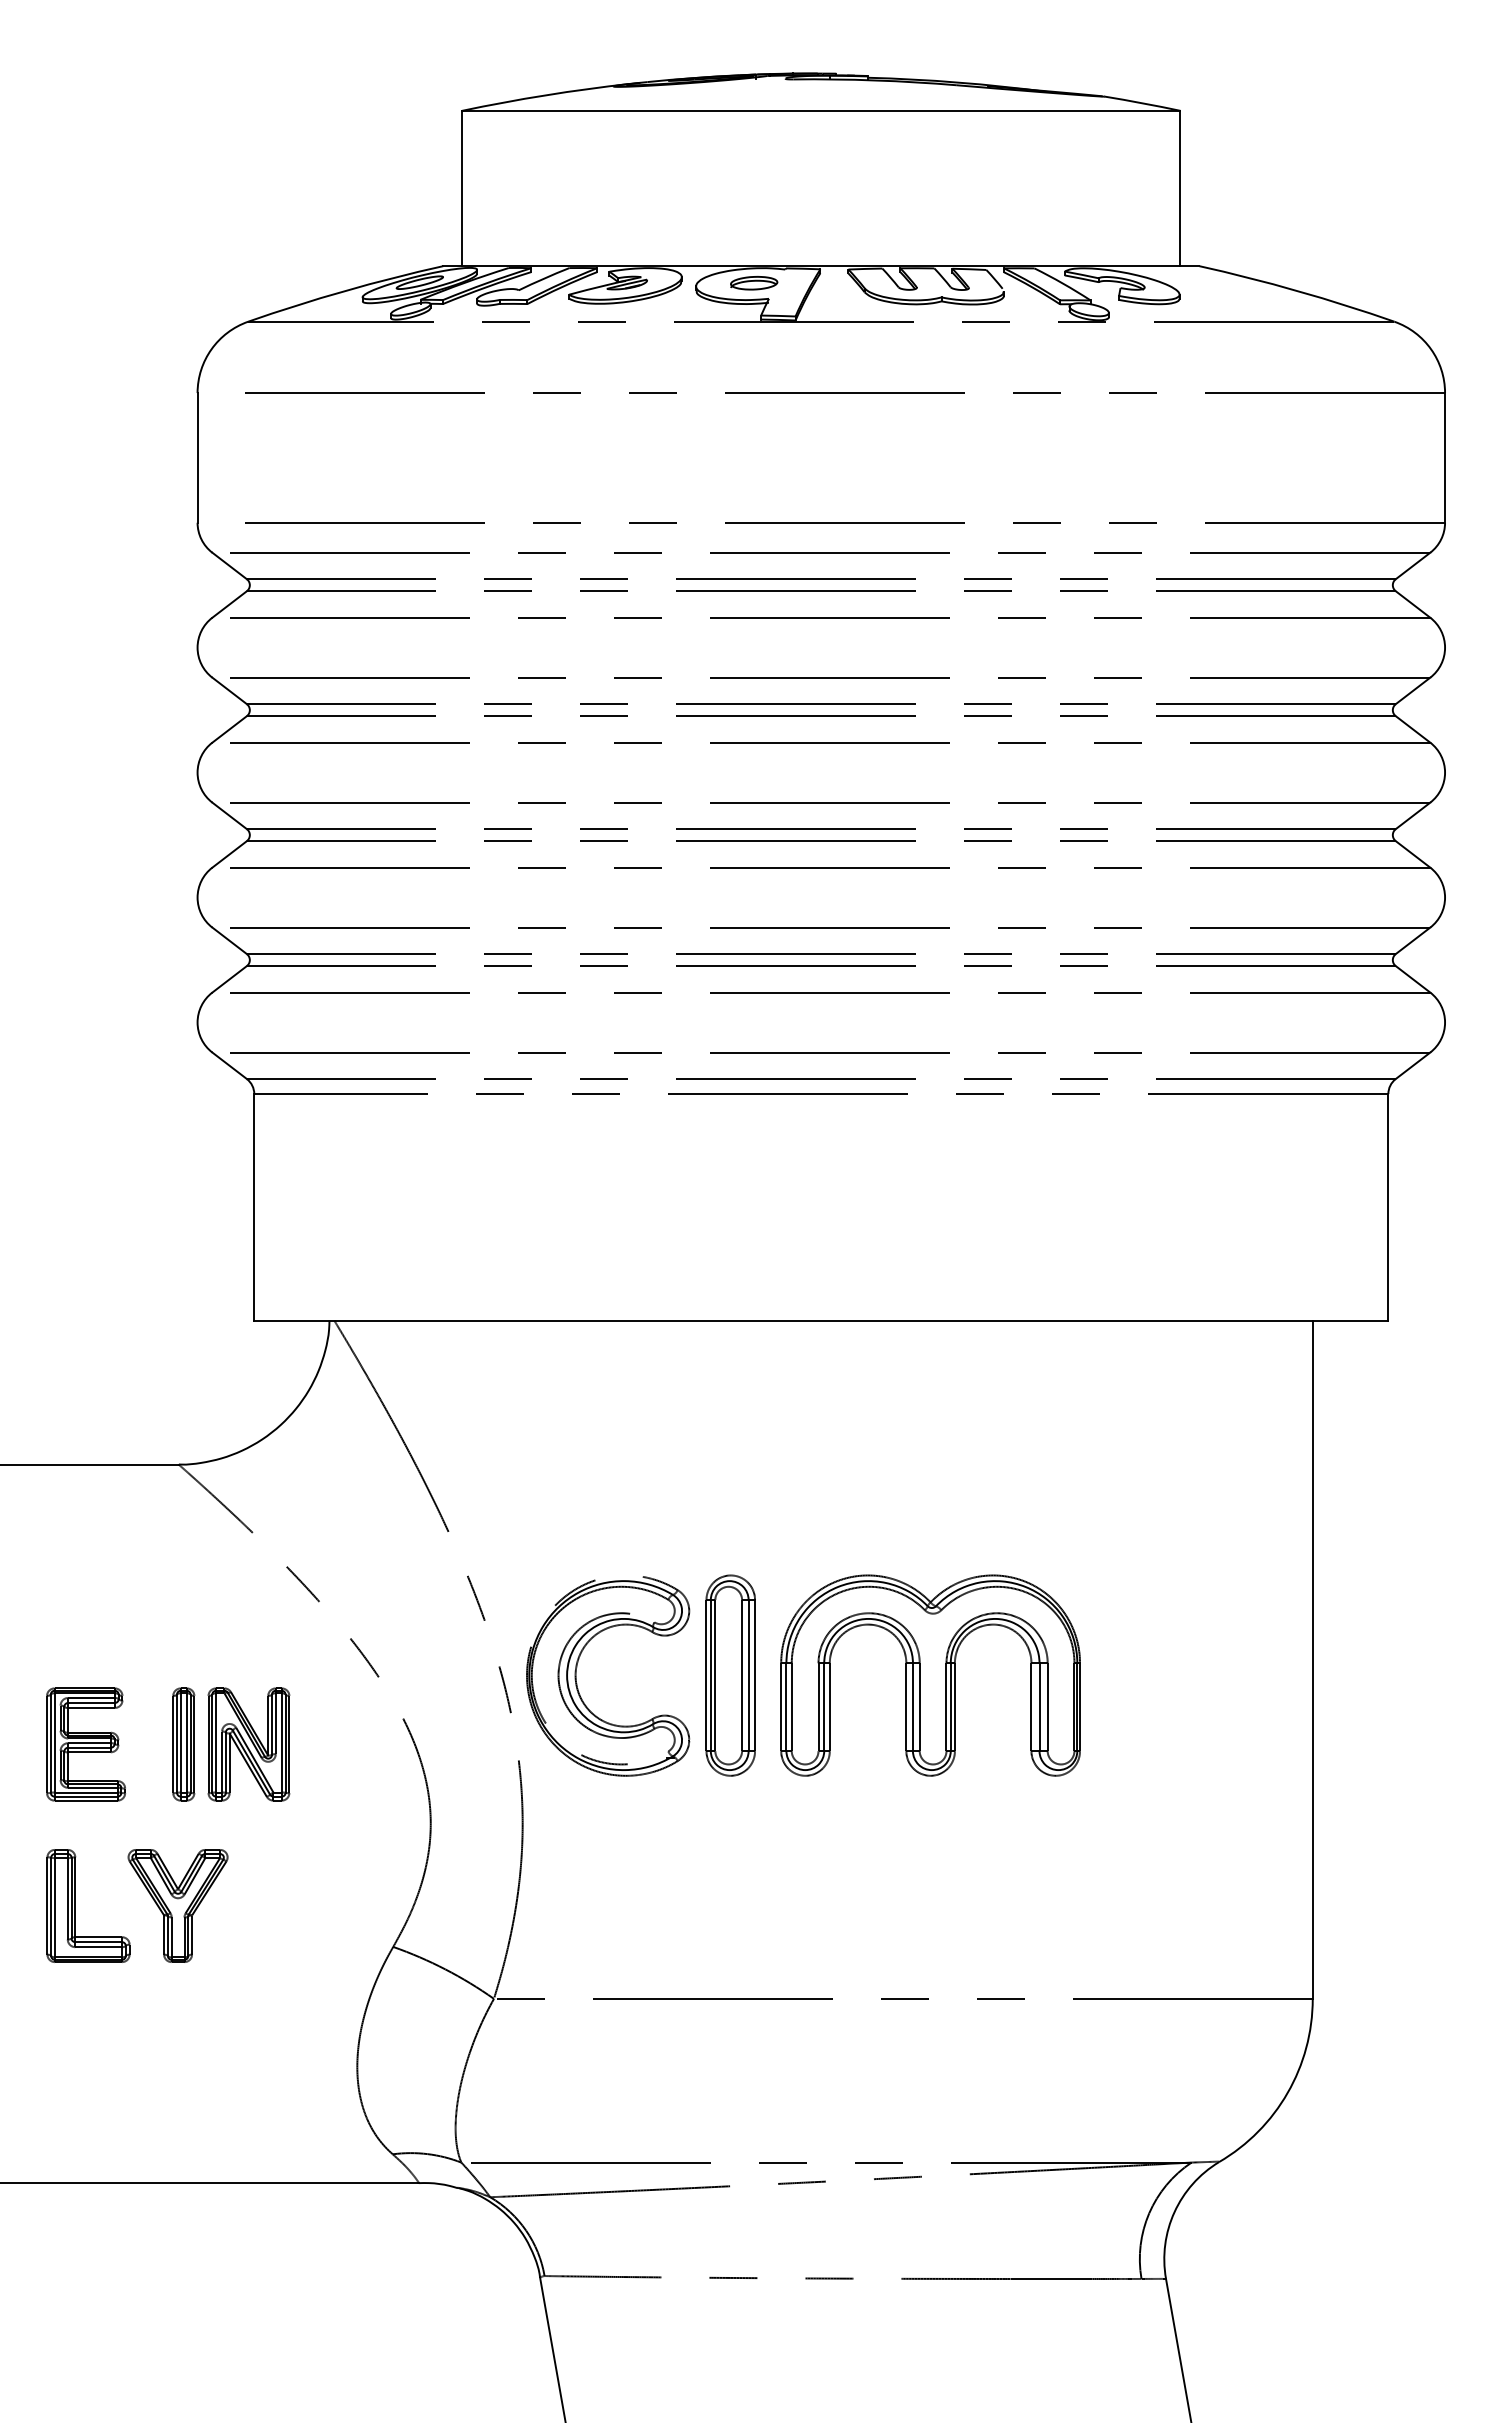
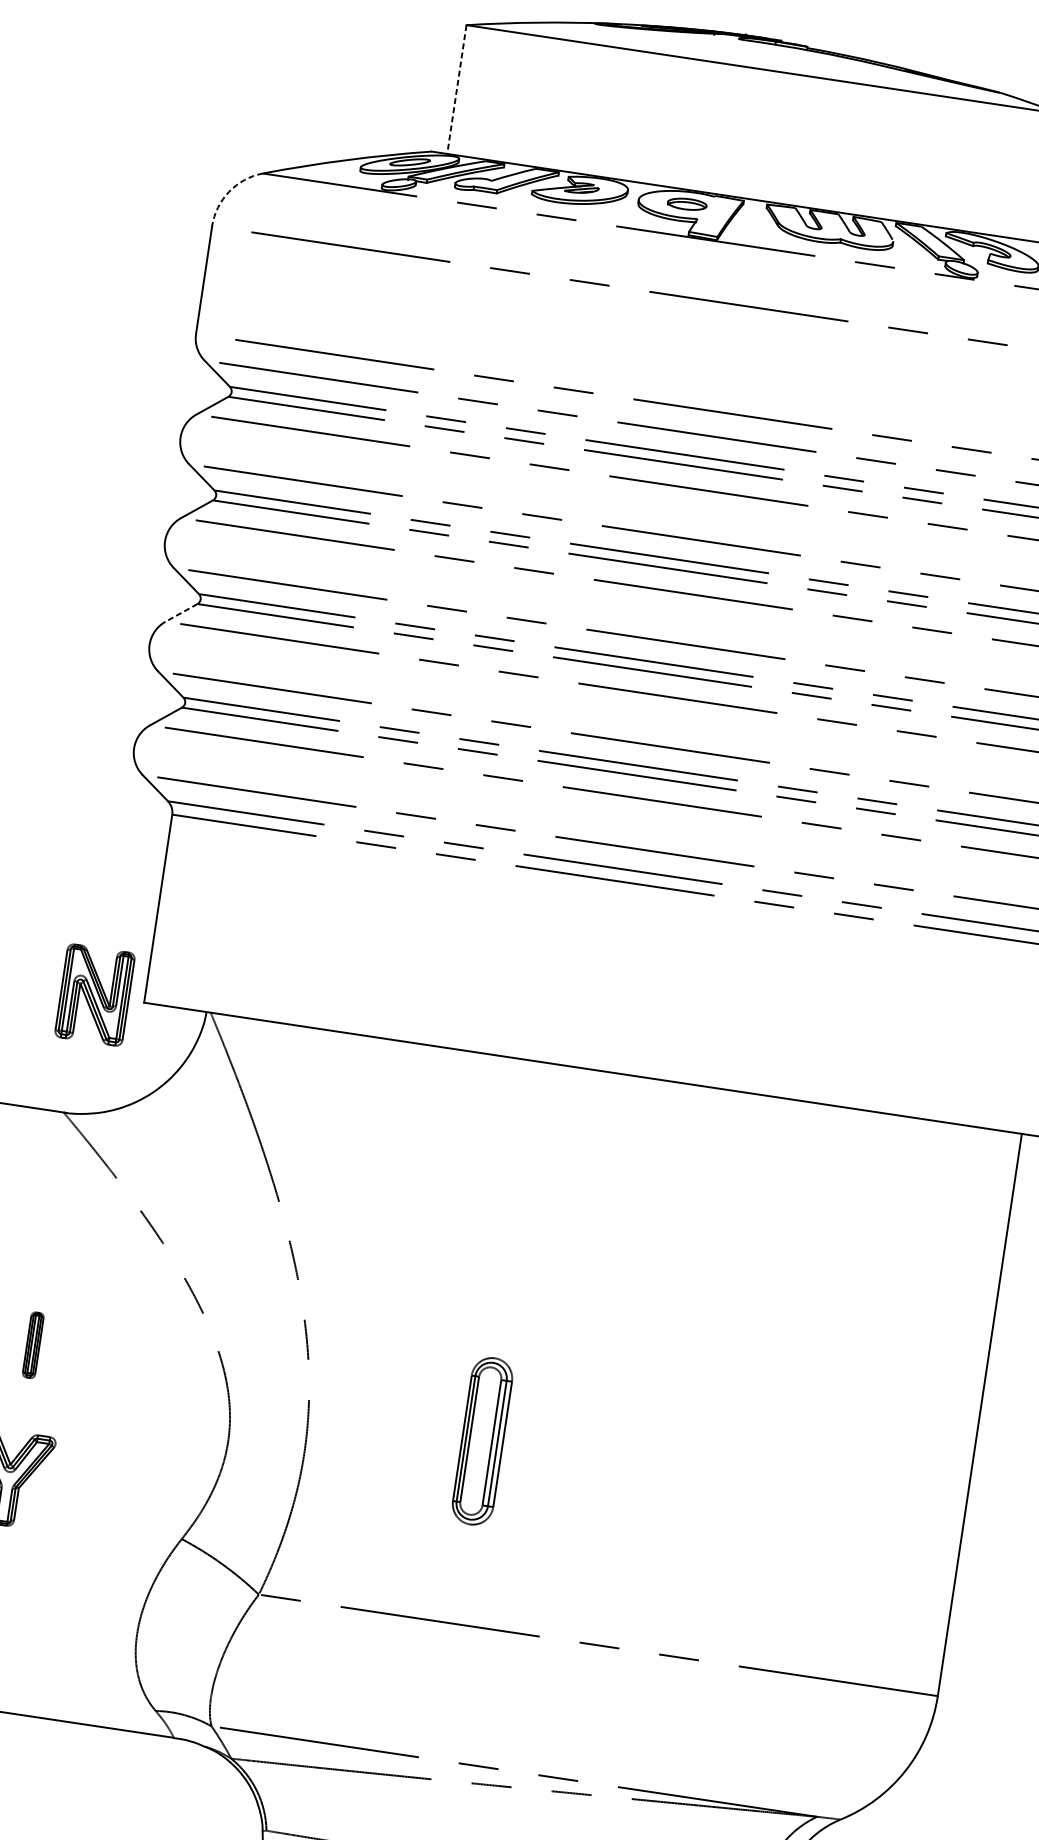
line: (462, 188) -> (457, 89), solid -> dashed
arc: (211, 349) -> (229, 191), solid -> dashed
line: (229, 854) -> (181, 612), solid -> dashed
part: (730, 1675) -> (482, 1441), moved
part: (930, 1675) -> (660, 1380), removed
part: (577, 1683) -> (367, 1343), removed
part: (183, 1744) -> (32, 1345), size x0.7
part: (248, 1744) -> (94, 995), moved

